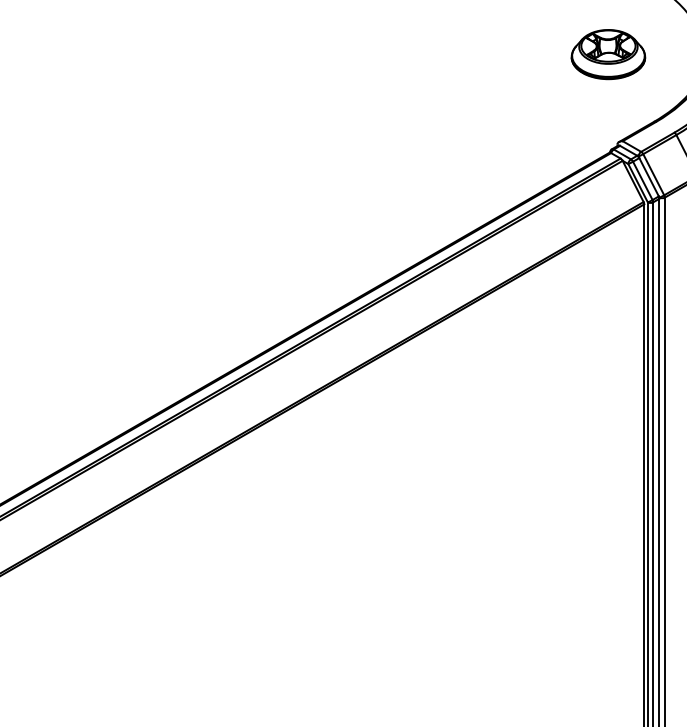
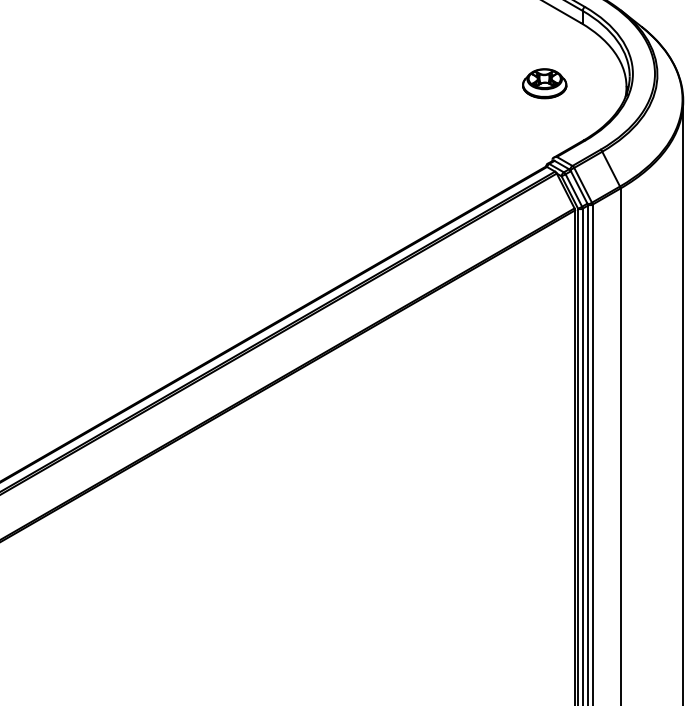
part: (608, 54) -> (544, 83), size x0.7

